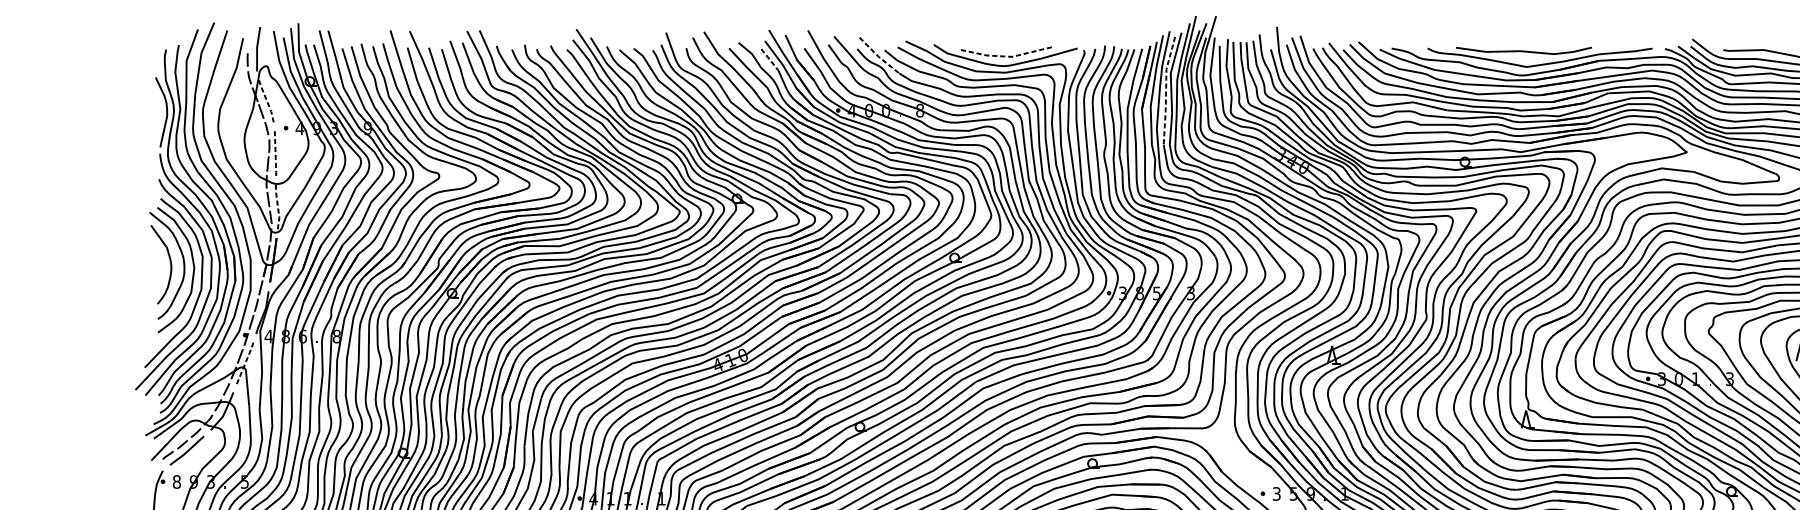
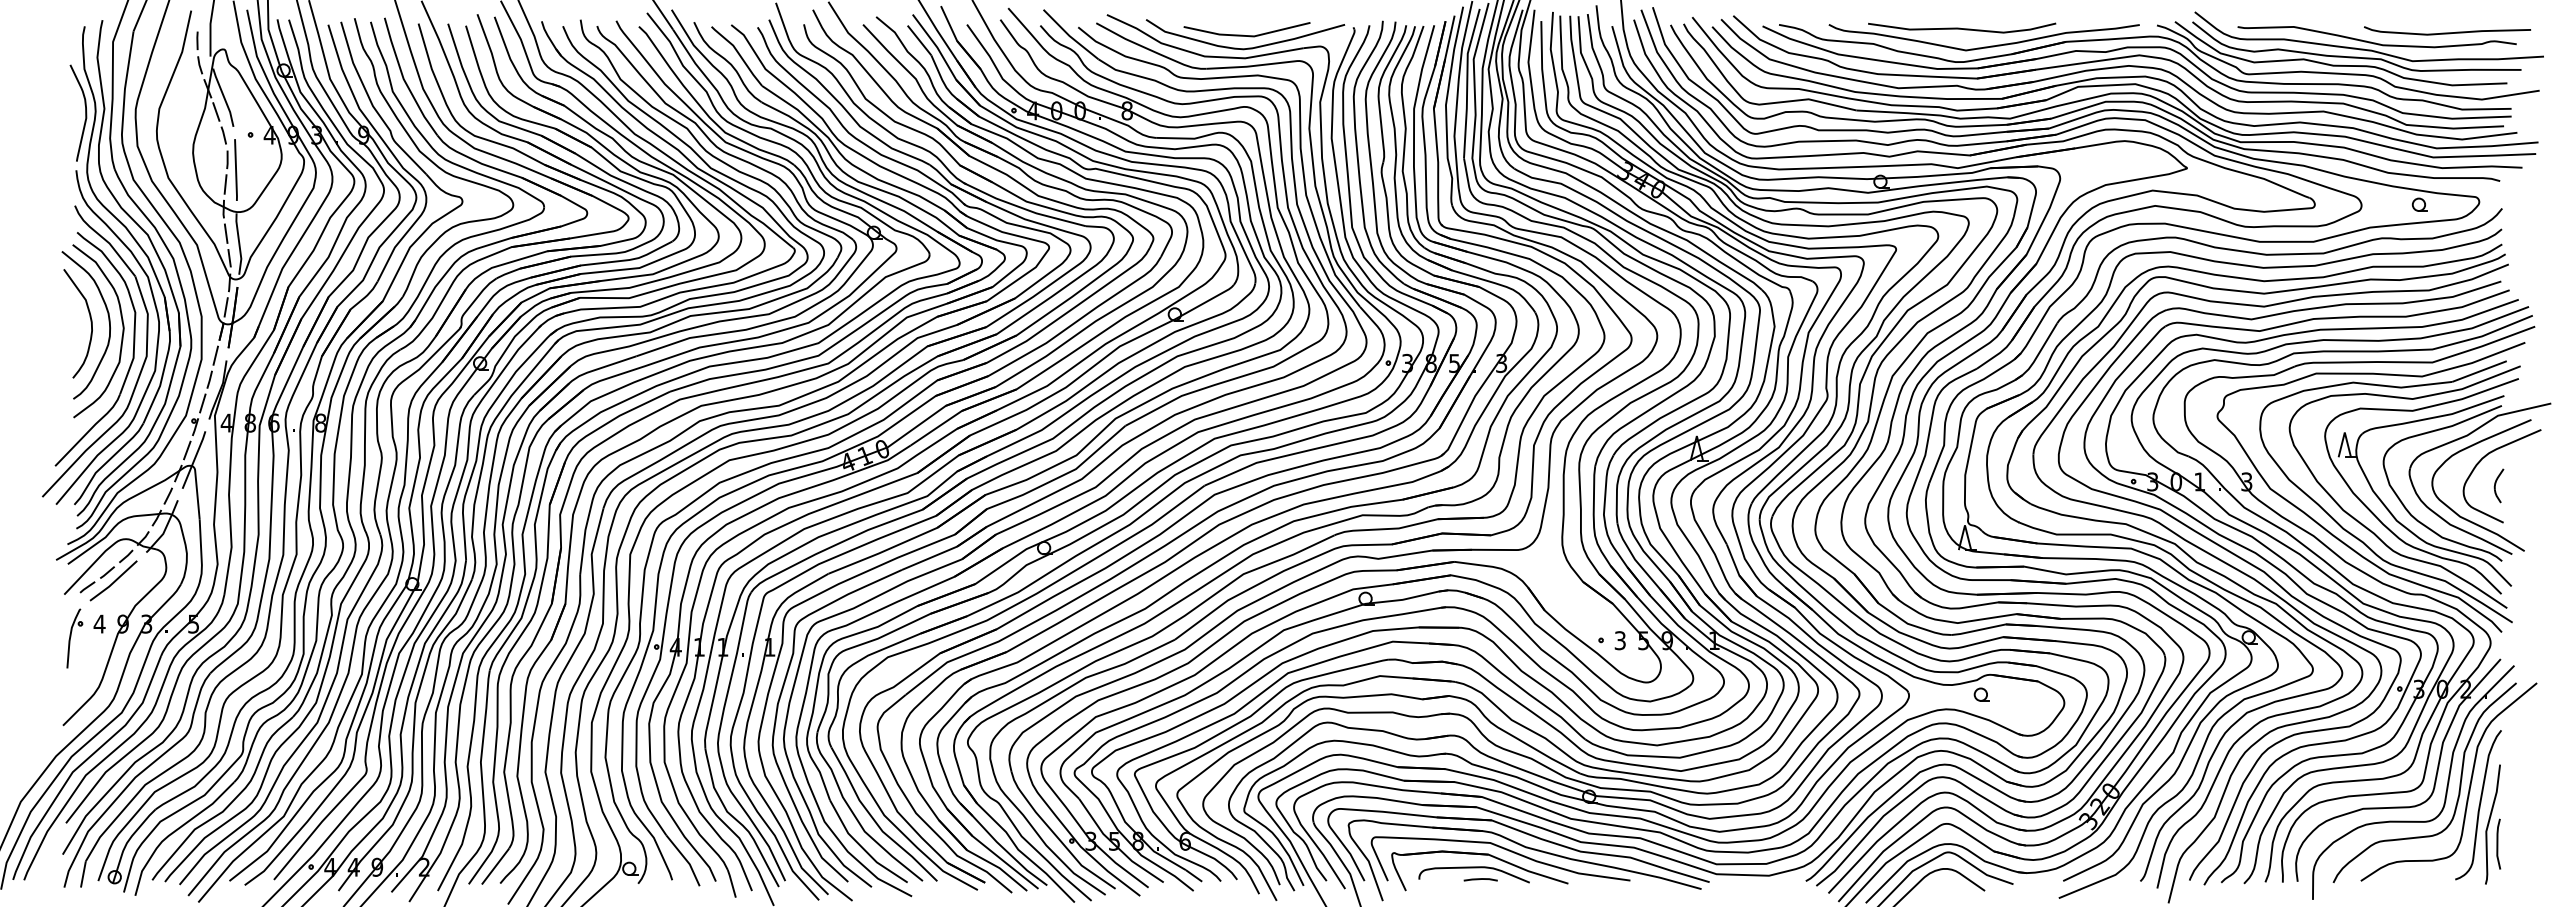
line: (878, 56) -> (1069, 36), dashed -> solid
line: (1007, 56) -> (1247, 36), dashed -> solid
line: (769, 59) -> (919, 40), dashed -> solid
line: (1166, 90) -> (1467, 83), dashed -> solid
line: (267, 101) -> (224, 97), dashed -> solid
line: (275, 153) -> (236, 170), dashed -> solid
line: (278, 206) -> (239, 243), dashed -> solid
line: (245, 362) -> (194, 459), dashed -> solid
text: (176, 481) -> (99, 623), 8 -> 4

